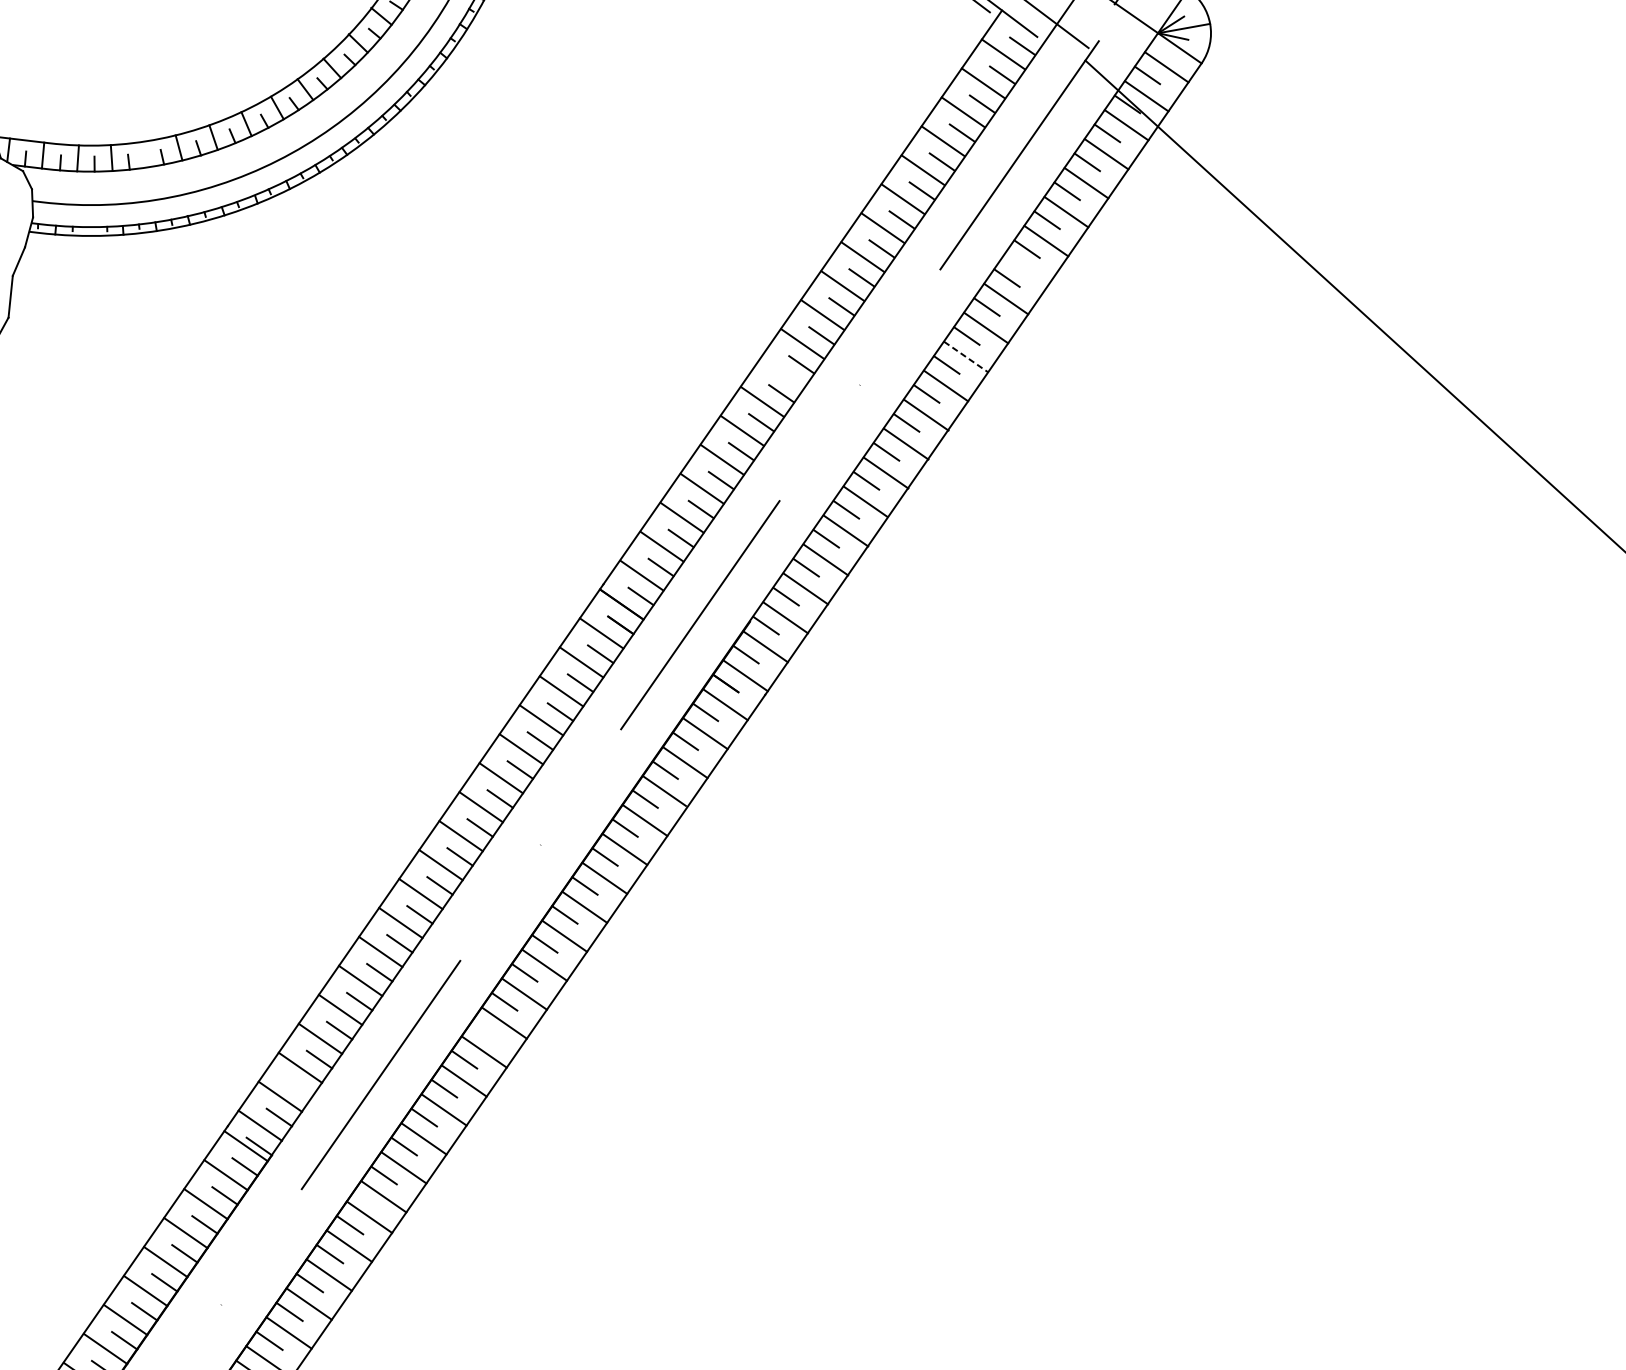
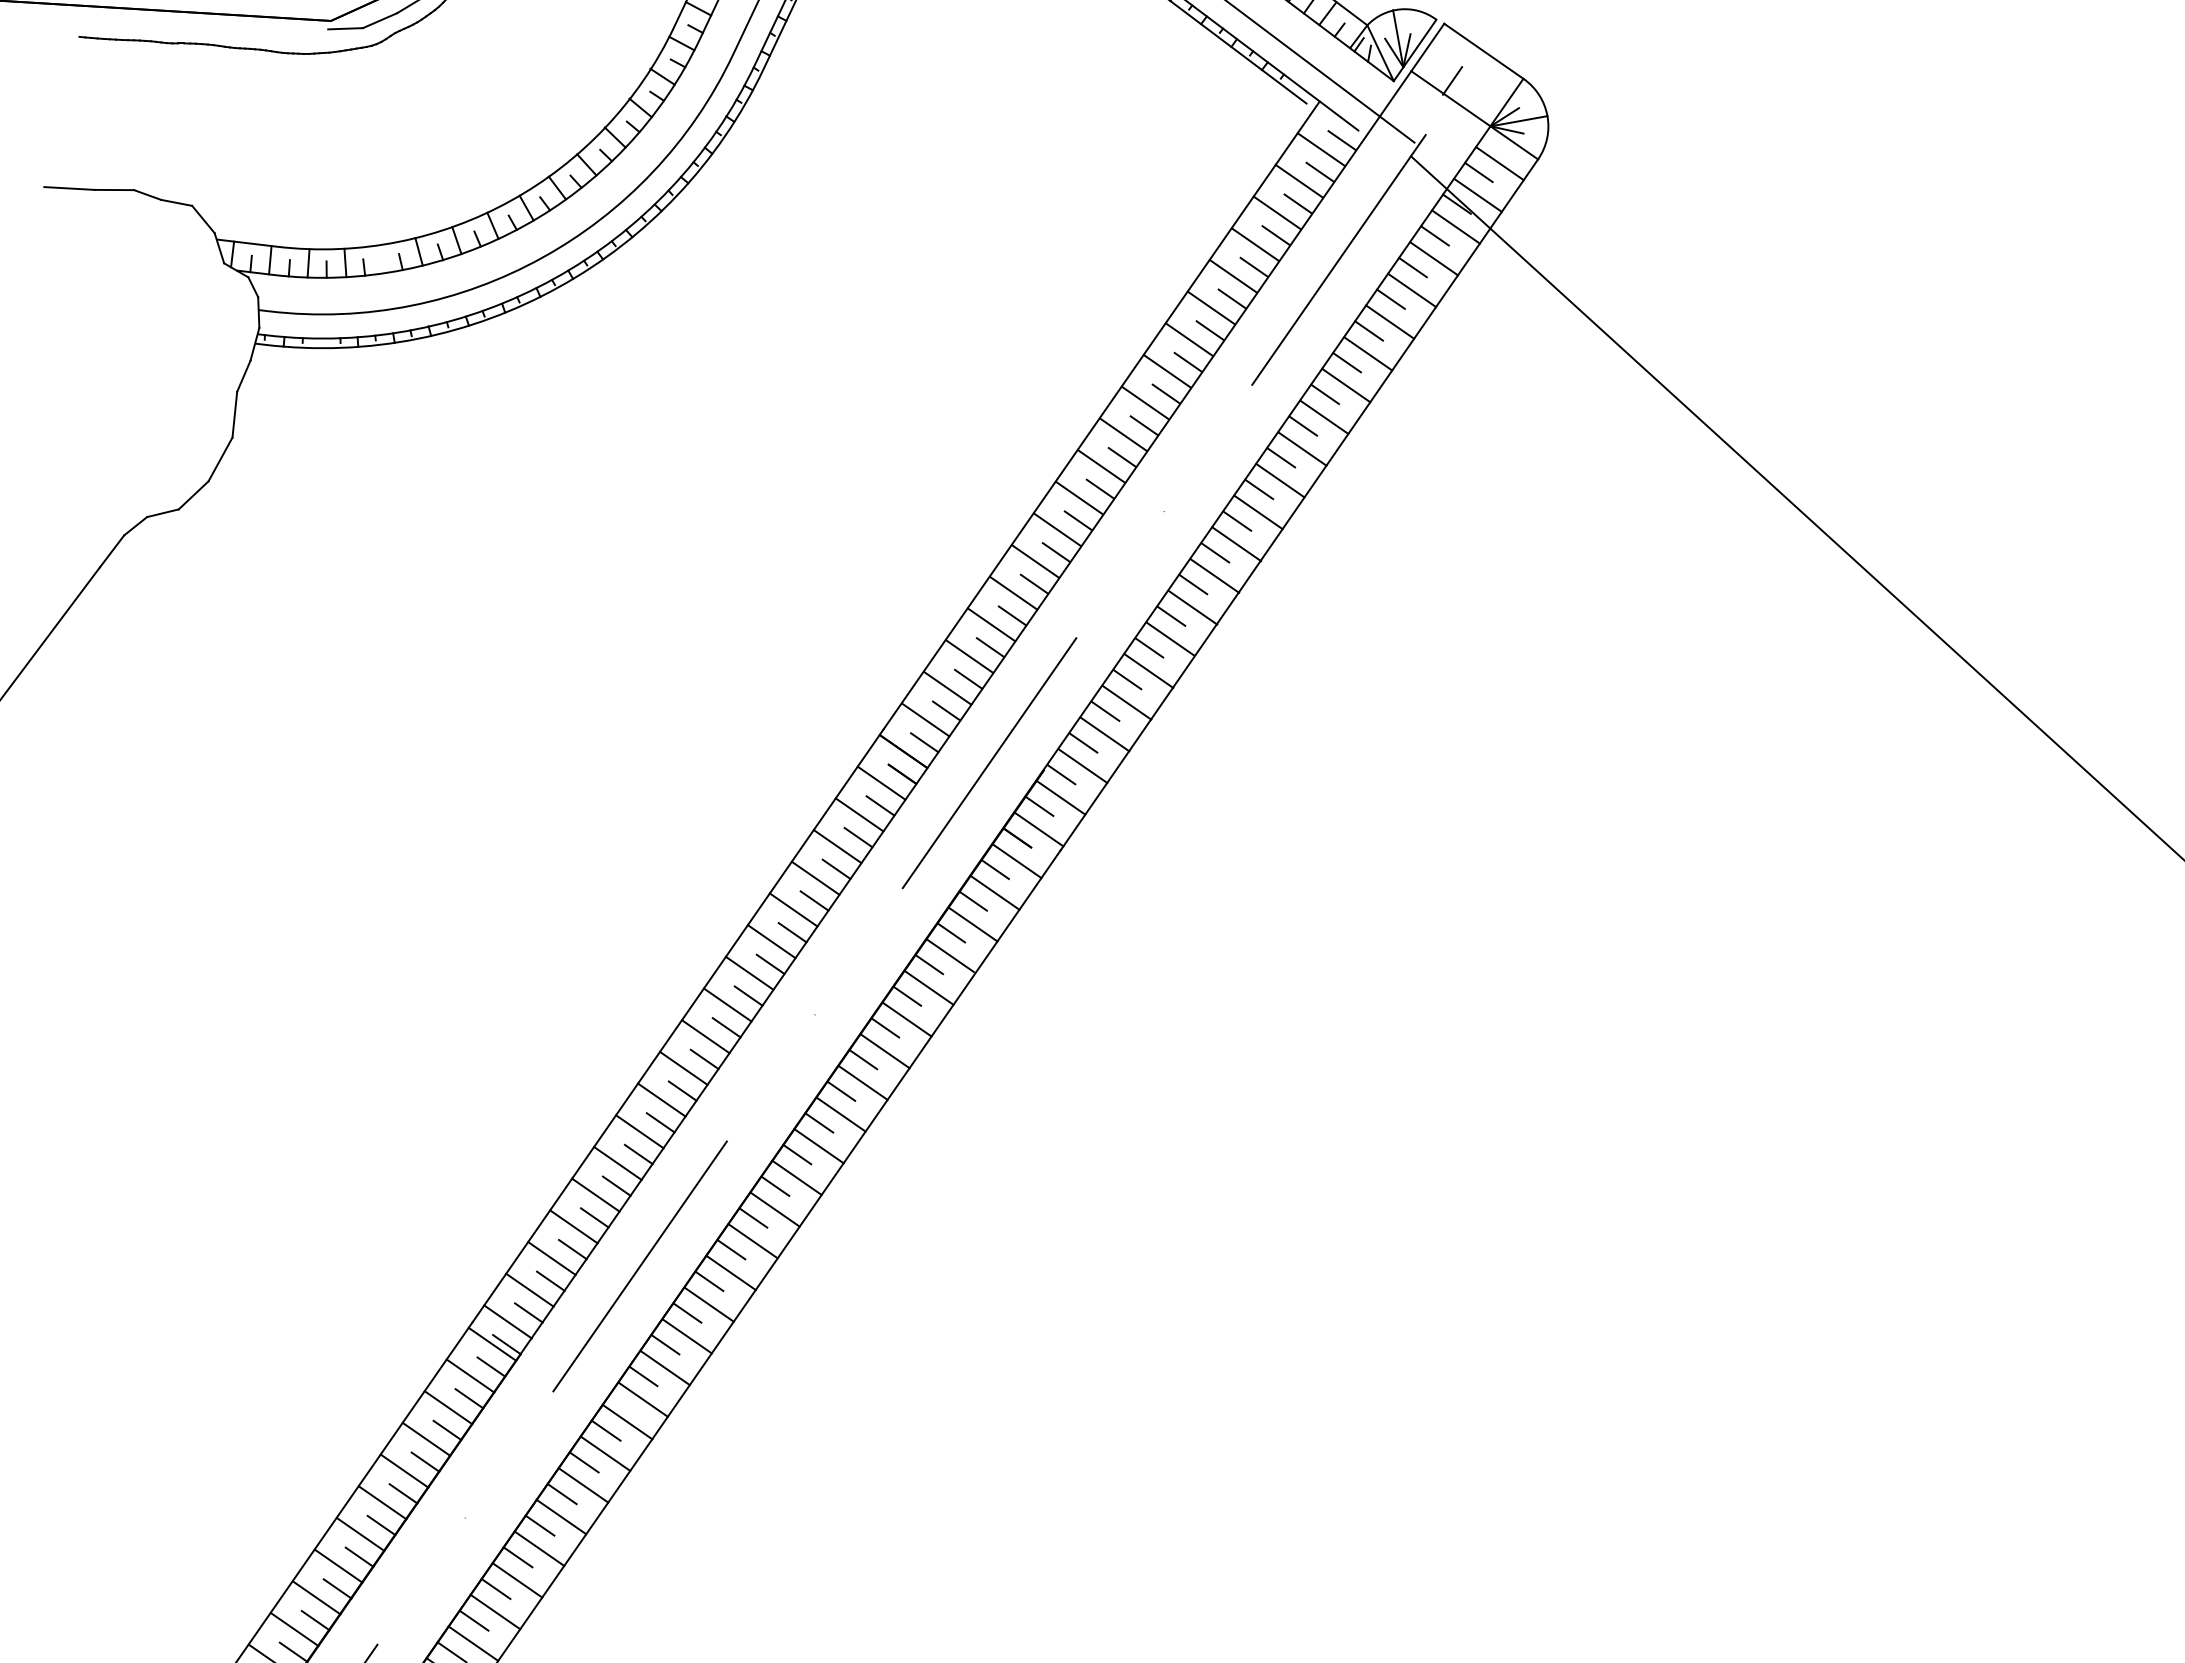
line: (1026, 270) -> (1346, 385), added
line: (966, 357) -> (1280, 481), dashed -> solid
line: (782, 372) -> (1079, 497), added
line: (484, 1030) -> (753, 1217), added
line: (299, 1087) -> (550, 1280), added

